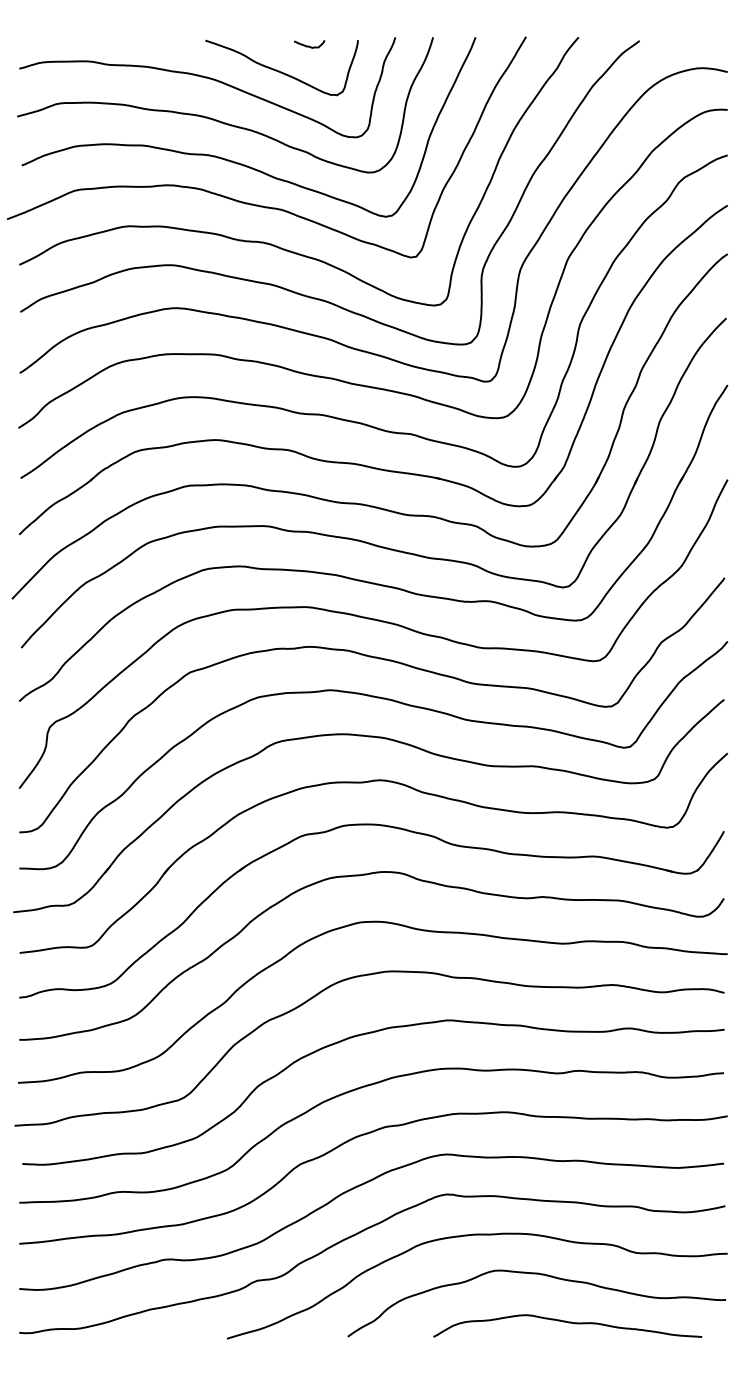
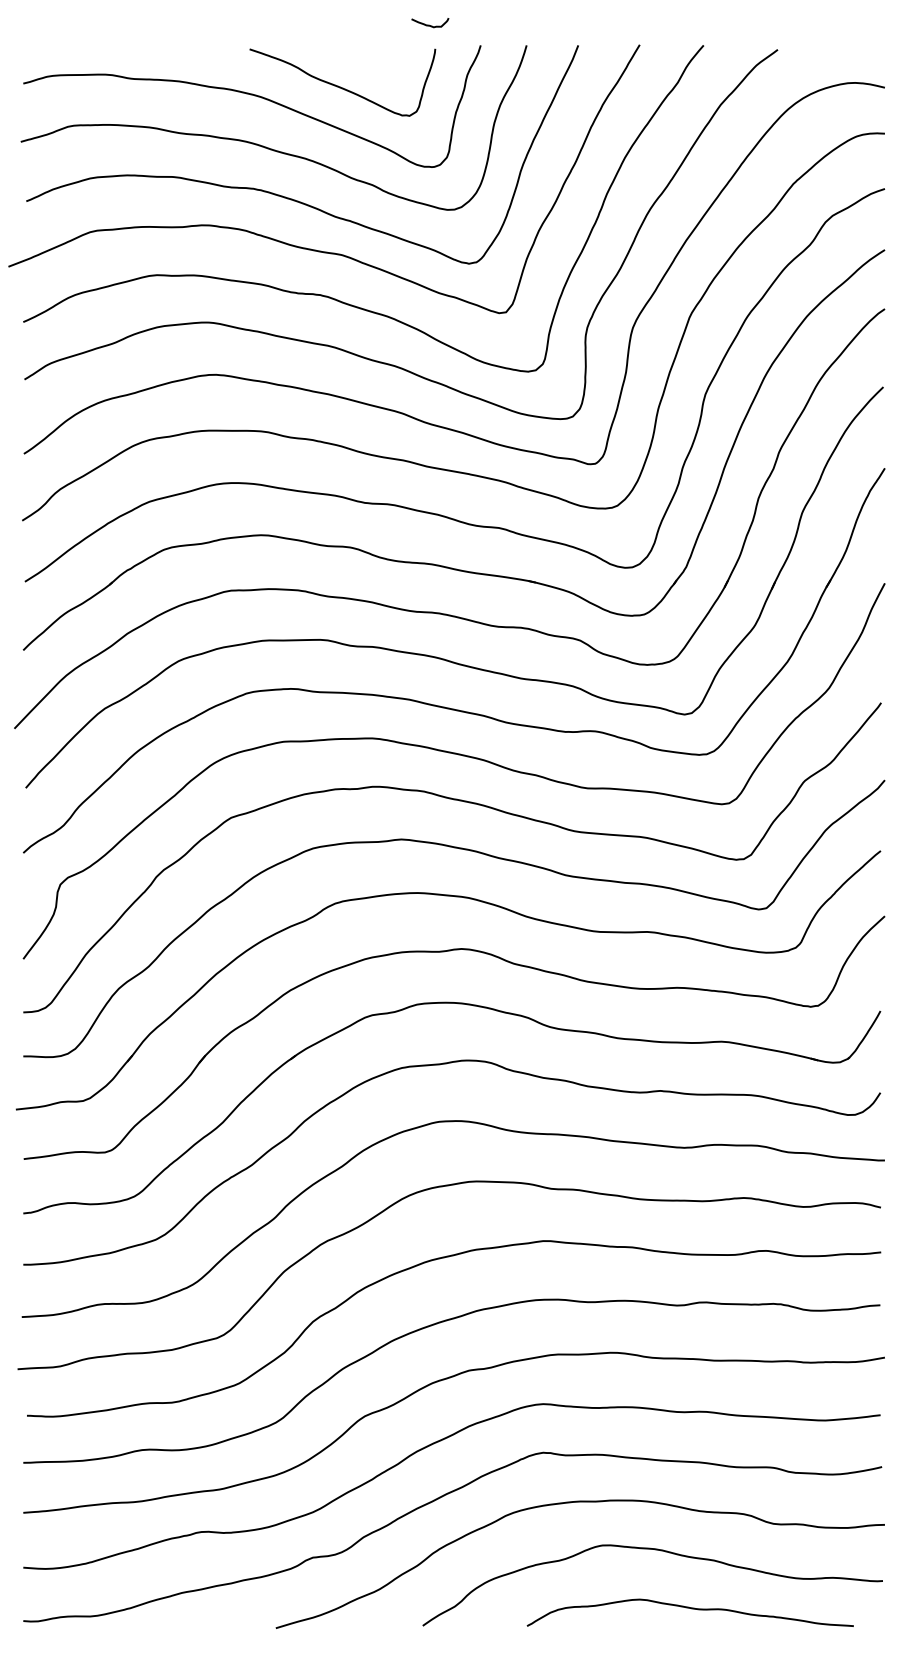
curve: (308, 45) -> (429, 24), moved

